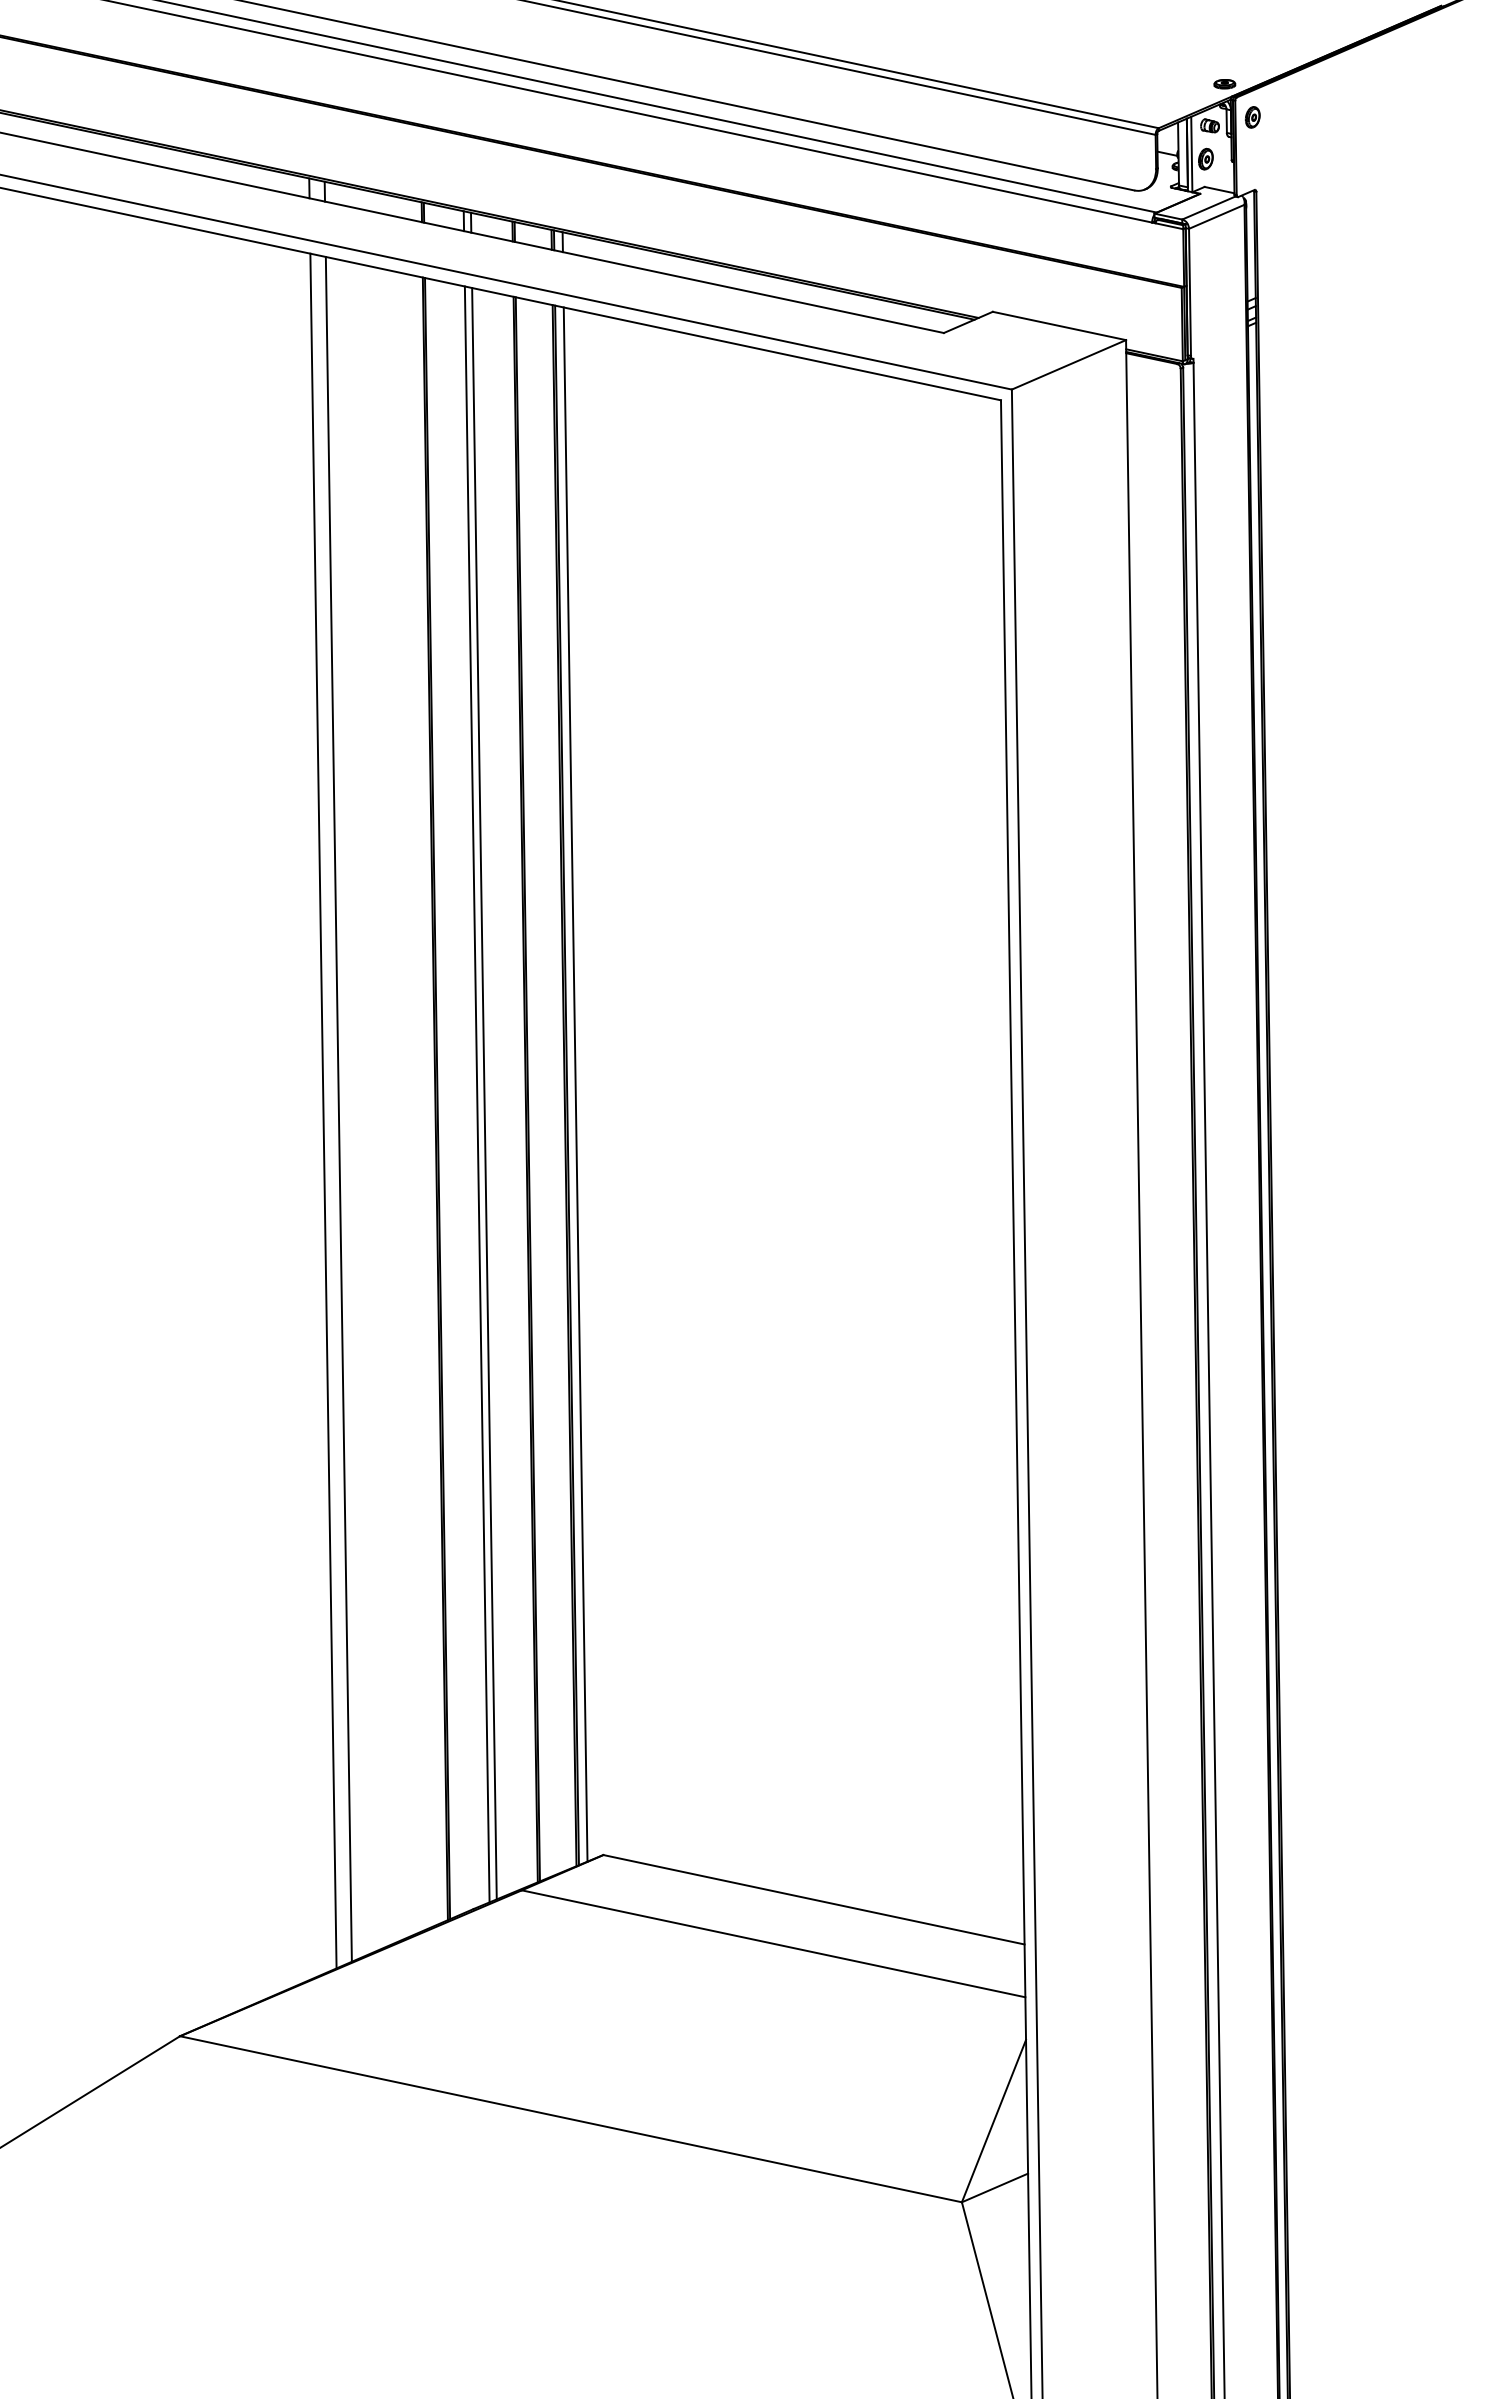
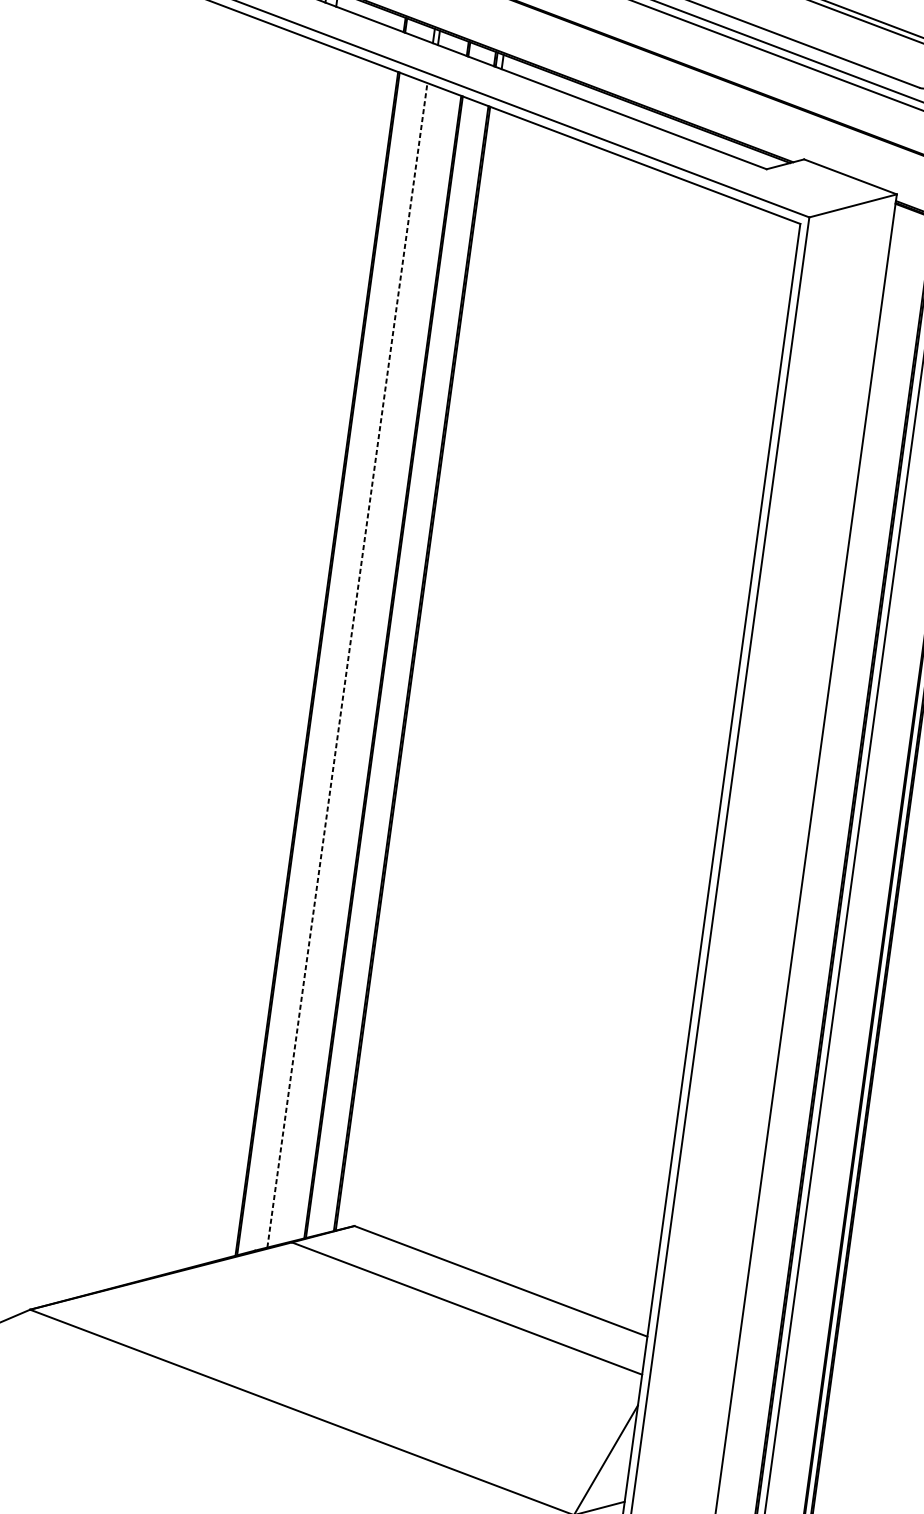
line: (575, 1084) -> (419, 668), removed
line: (477, 1093) -> (347, 664), solid -> dashed
line: (484, 1093) -> (352, 665), removed
line: (338, 1108) -> (246, 660), removed
line: (323, 1110) -> (235, 659), removed

